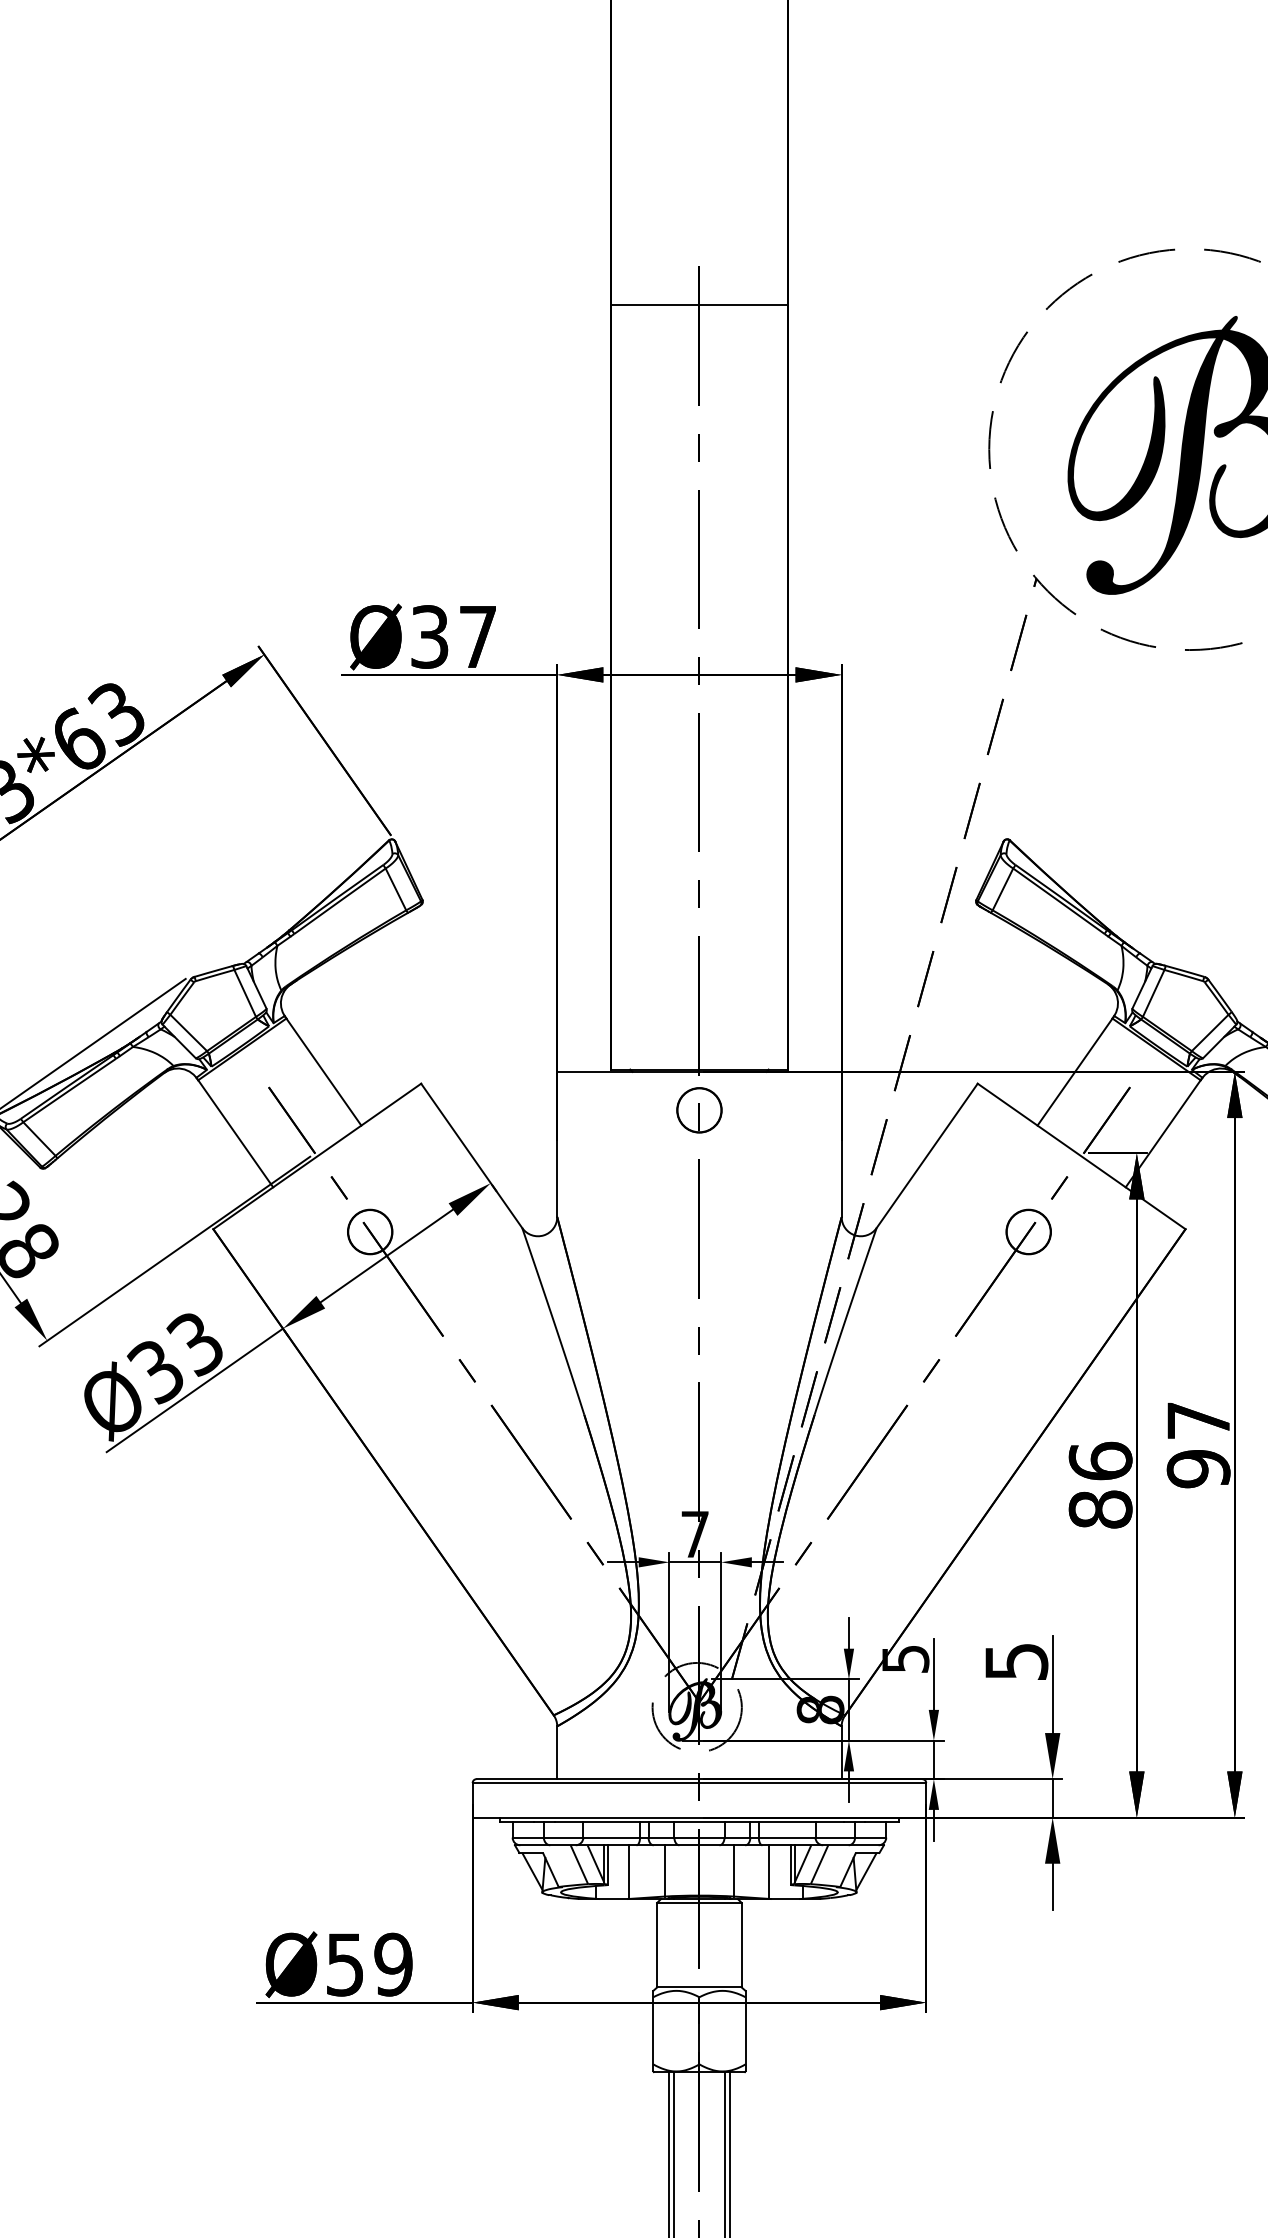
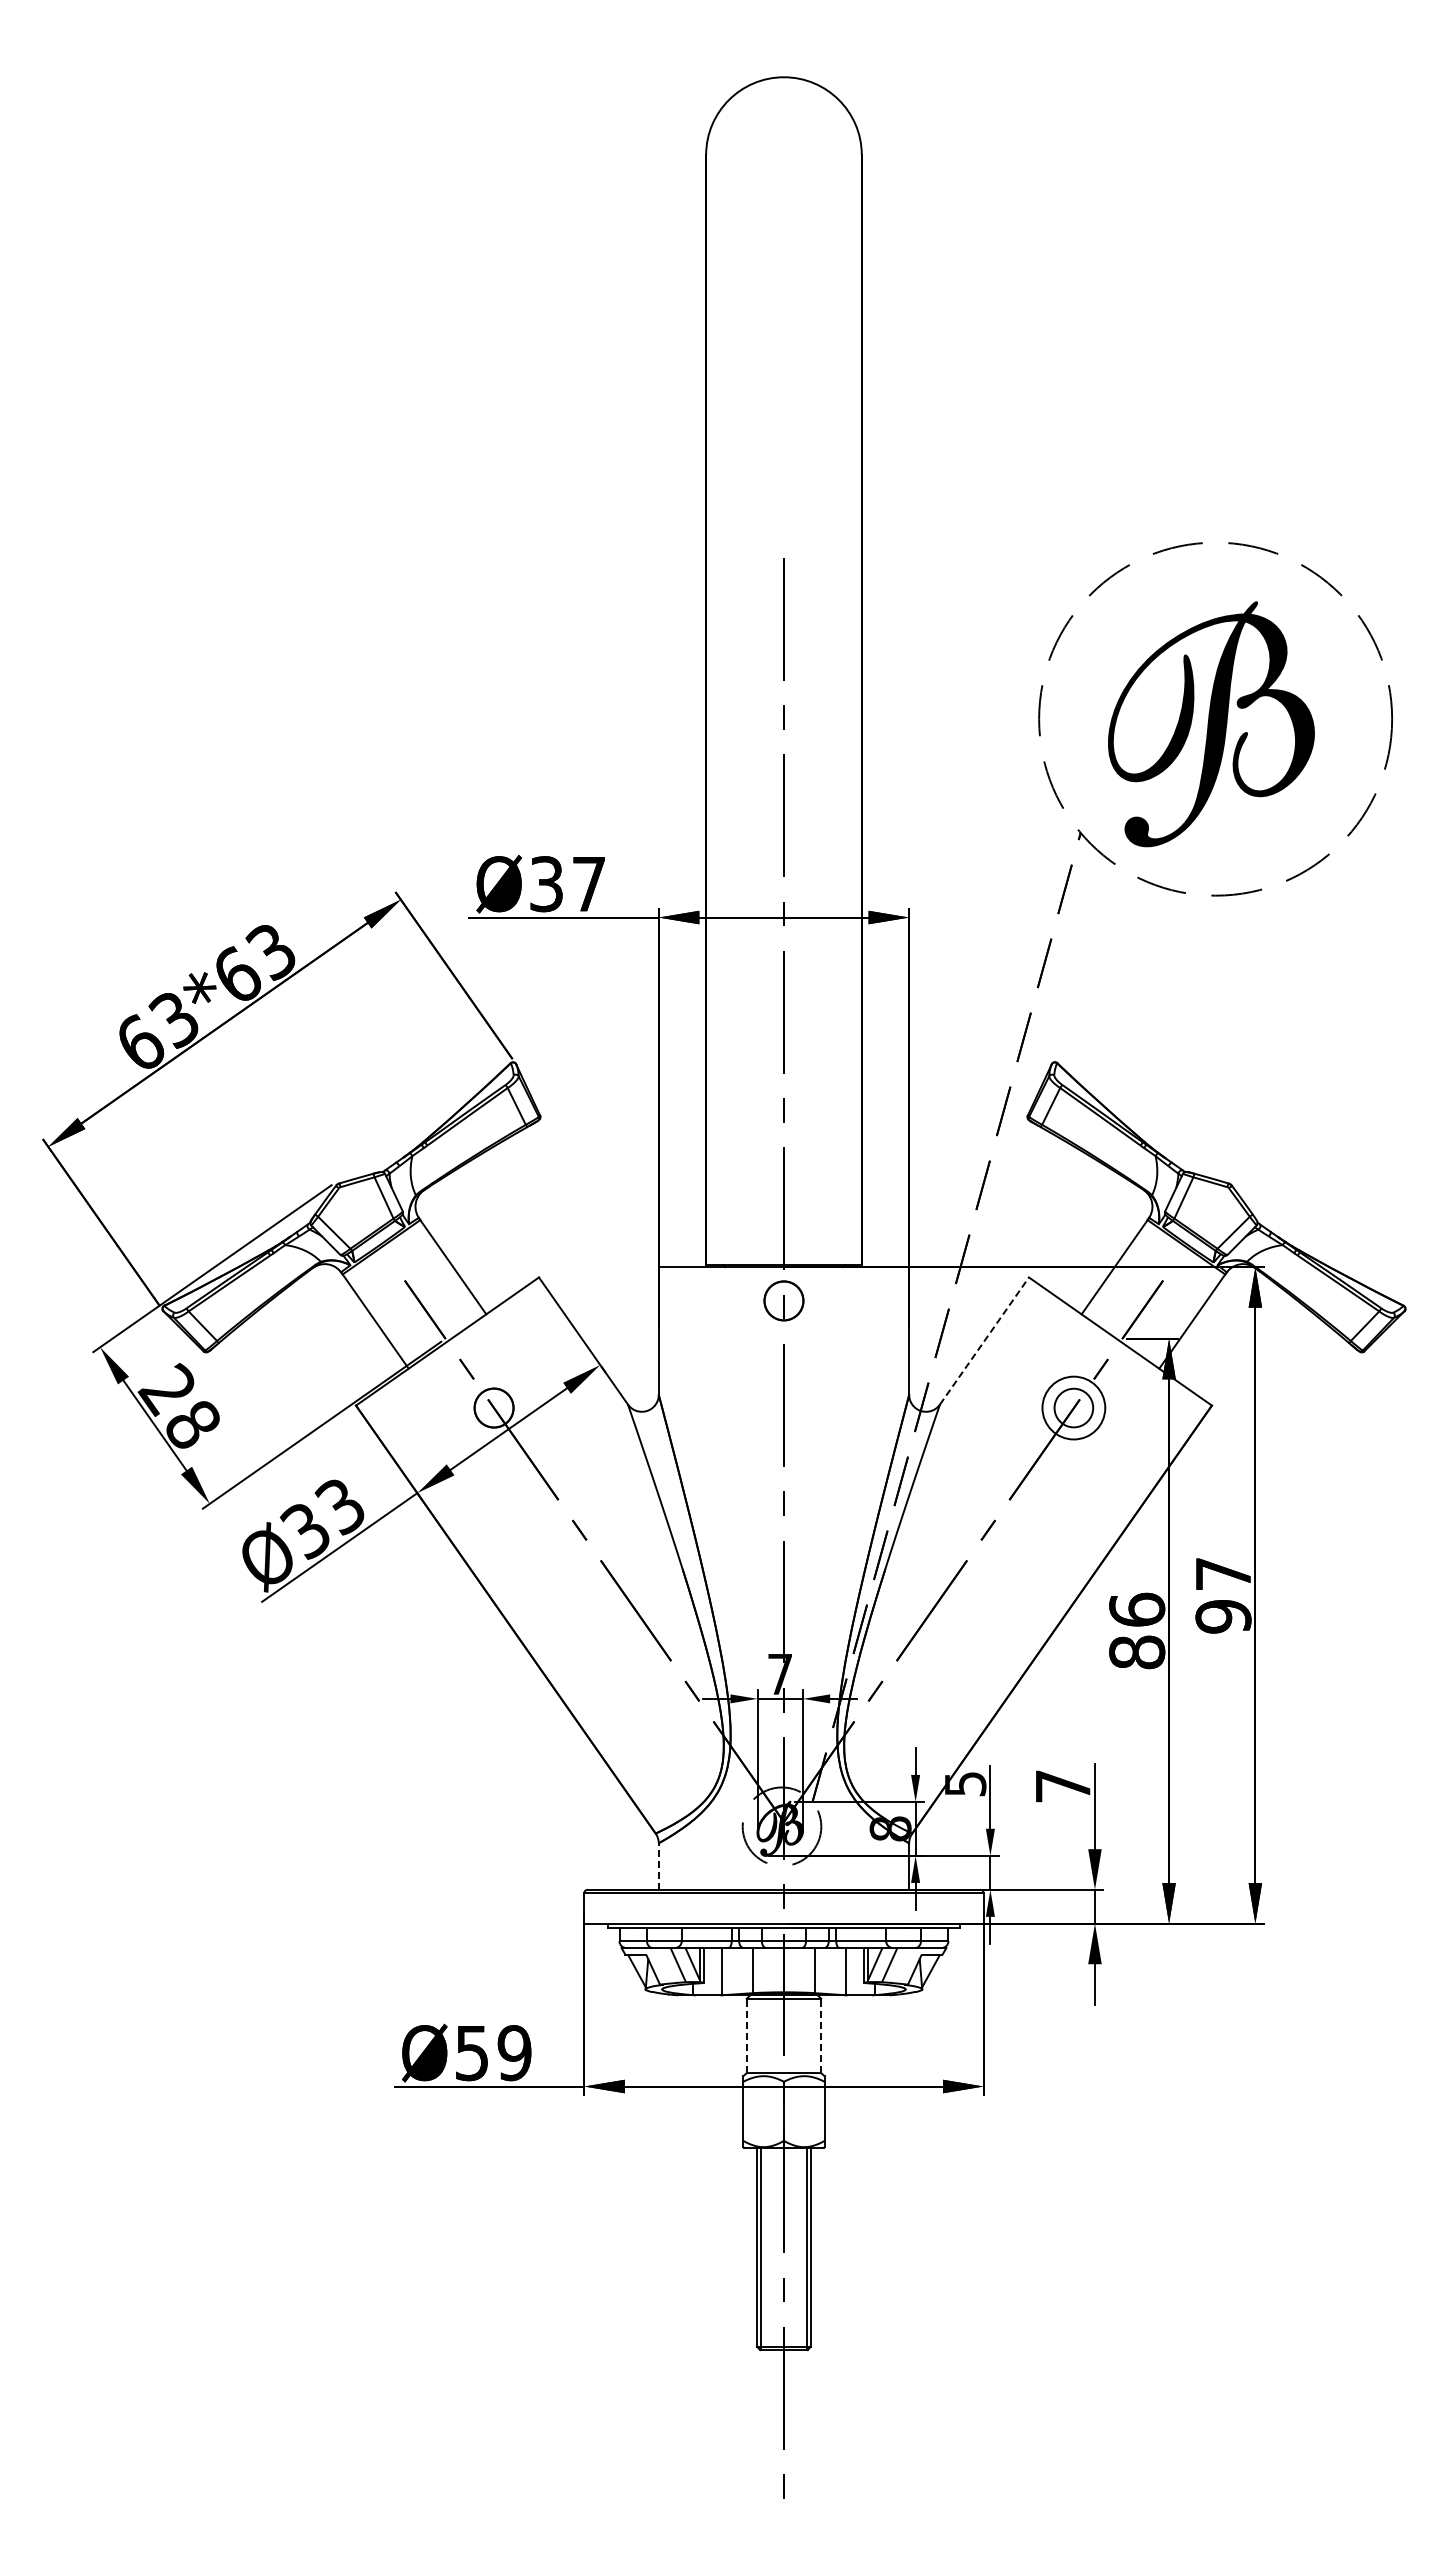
line: (698, 304) -> (783, 591), removed
line: (927, 1156) -> (984, 1341), solid -> dashed
circle: (1028, 1231) -> (1073, 1407), size x1.6
text: (1016, 1661) -> (1063, 1786), 5 -> 7
line: (556, 1752) -> (658, 1866), solid -> dashed
line: (656, 1944) -> (746, 2035), solid -> dashed
line: (742, 1944) -> (821, 2035), solid -> dashed

